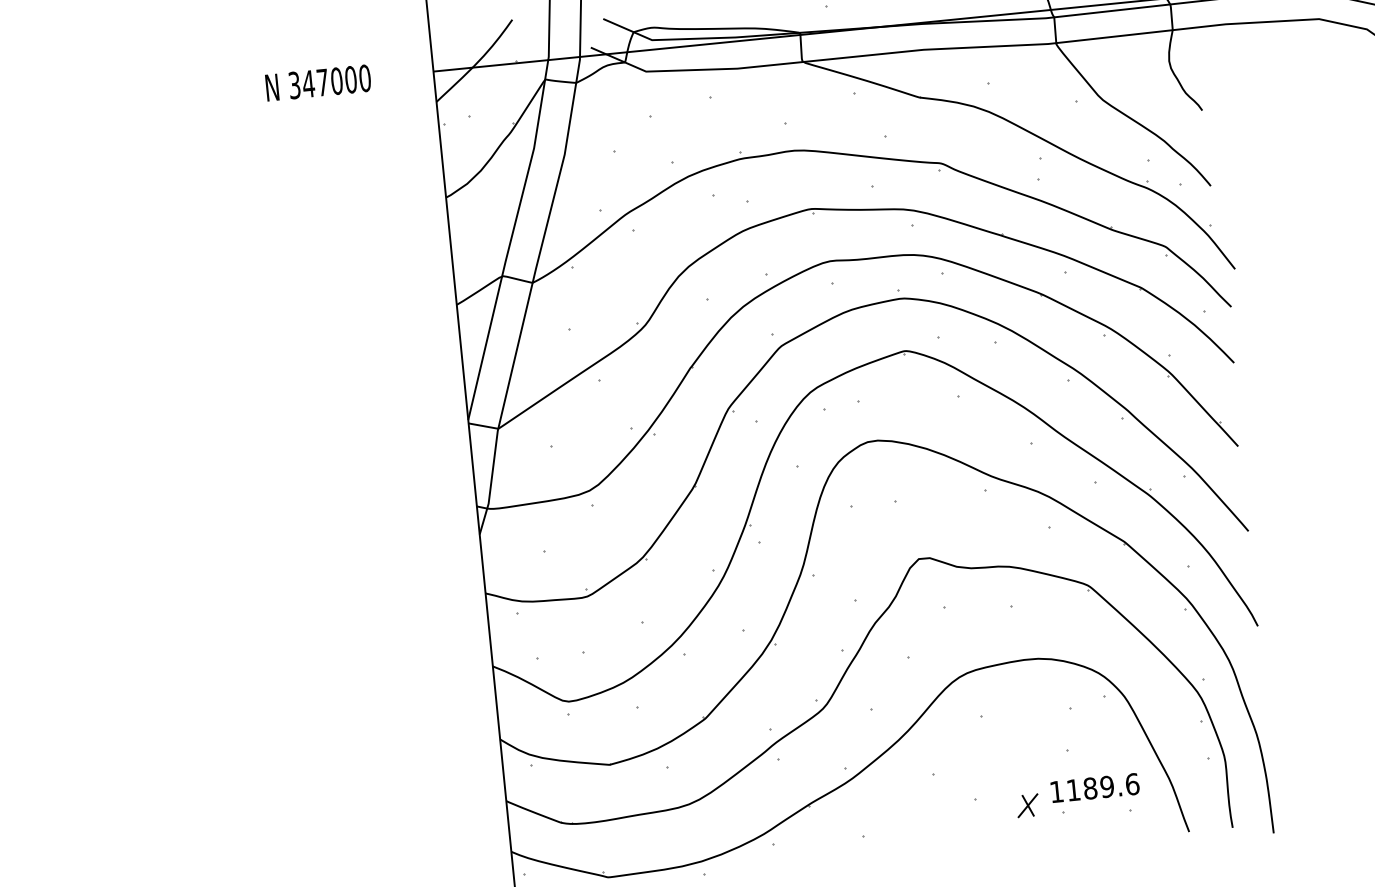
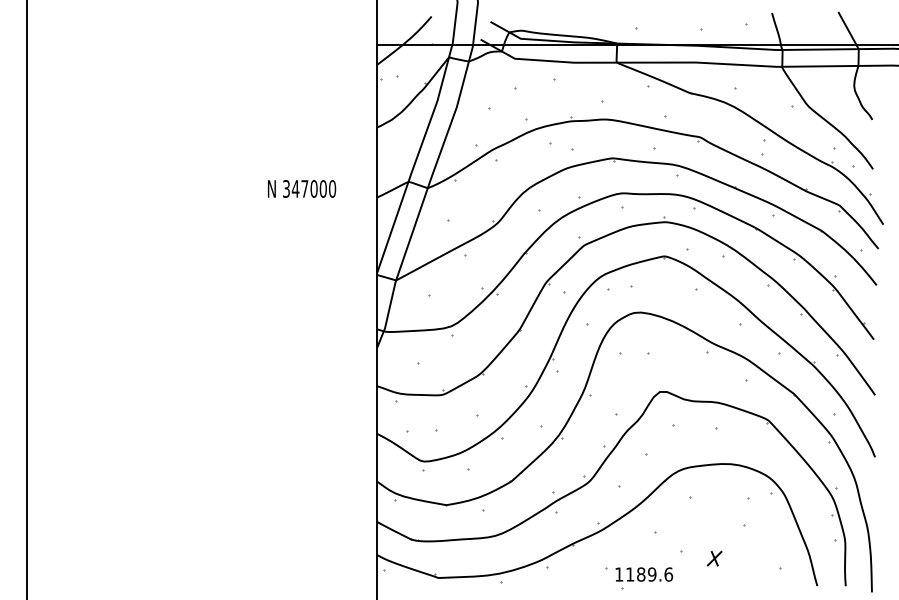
text: (319, 82) -> (302, 188), moved
part: (1096, 794) -> (644, 578), moved

